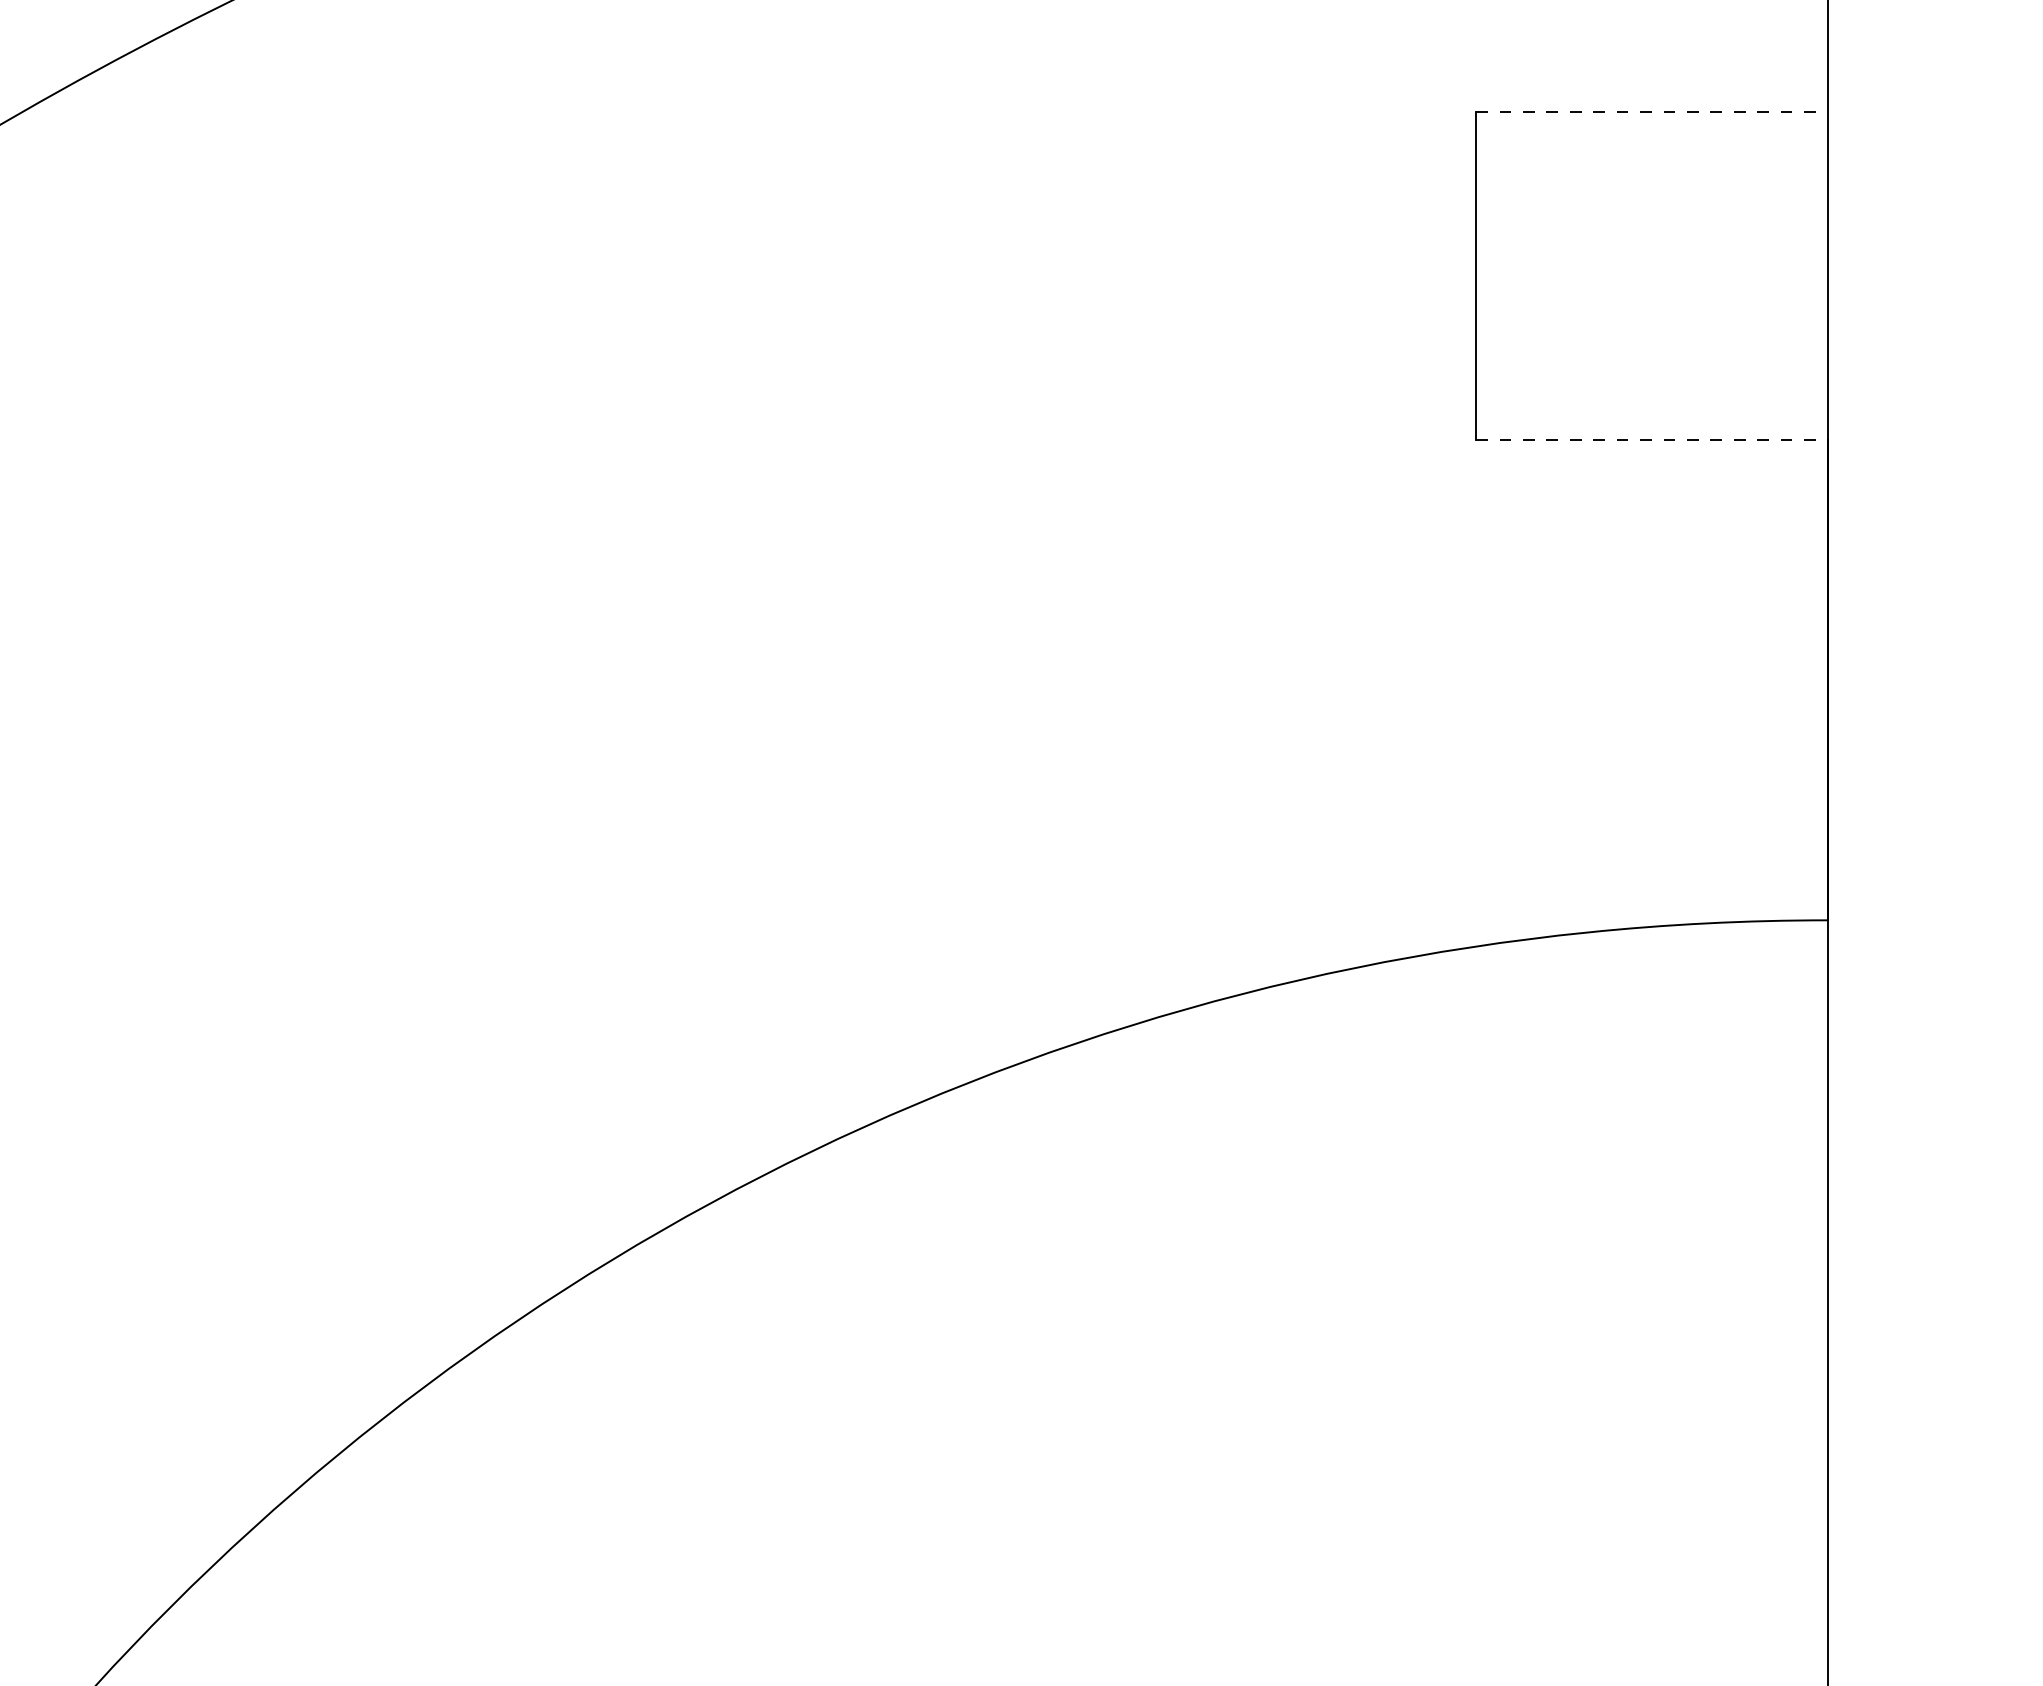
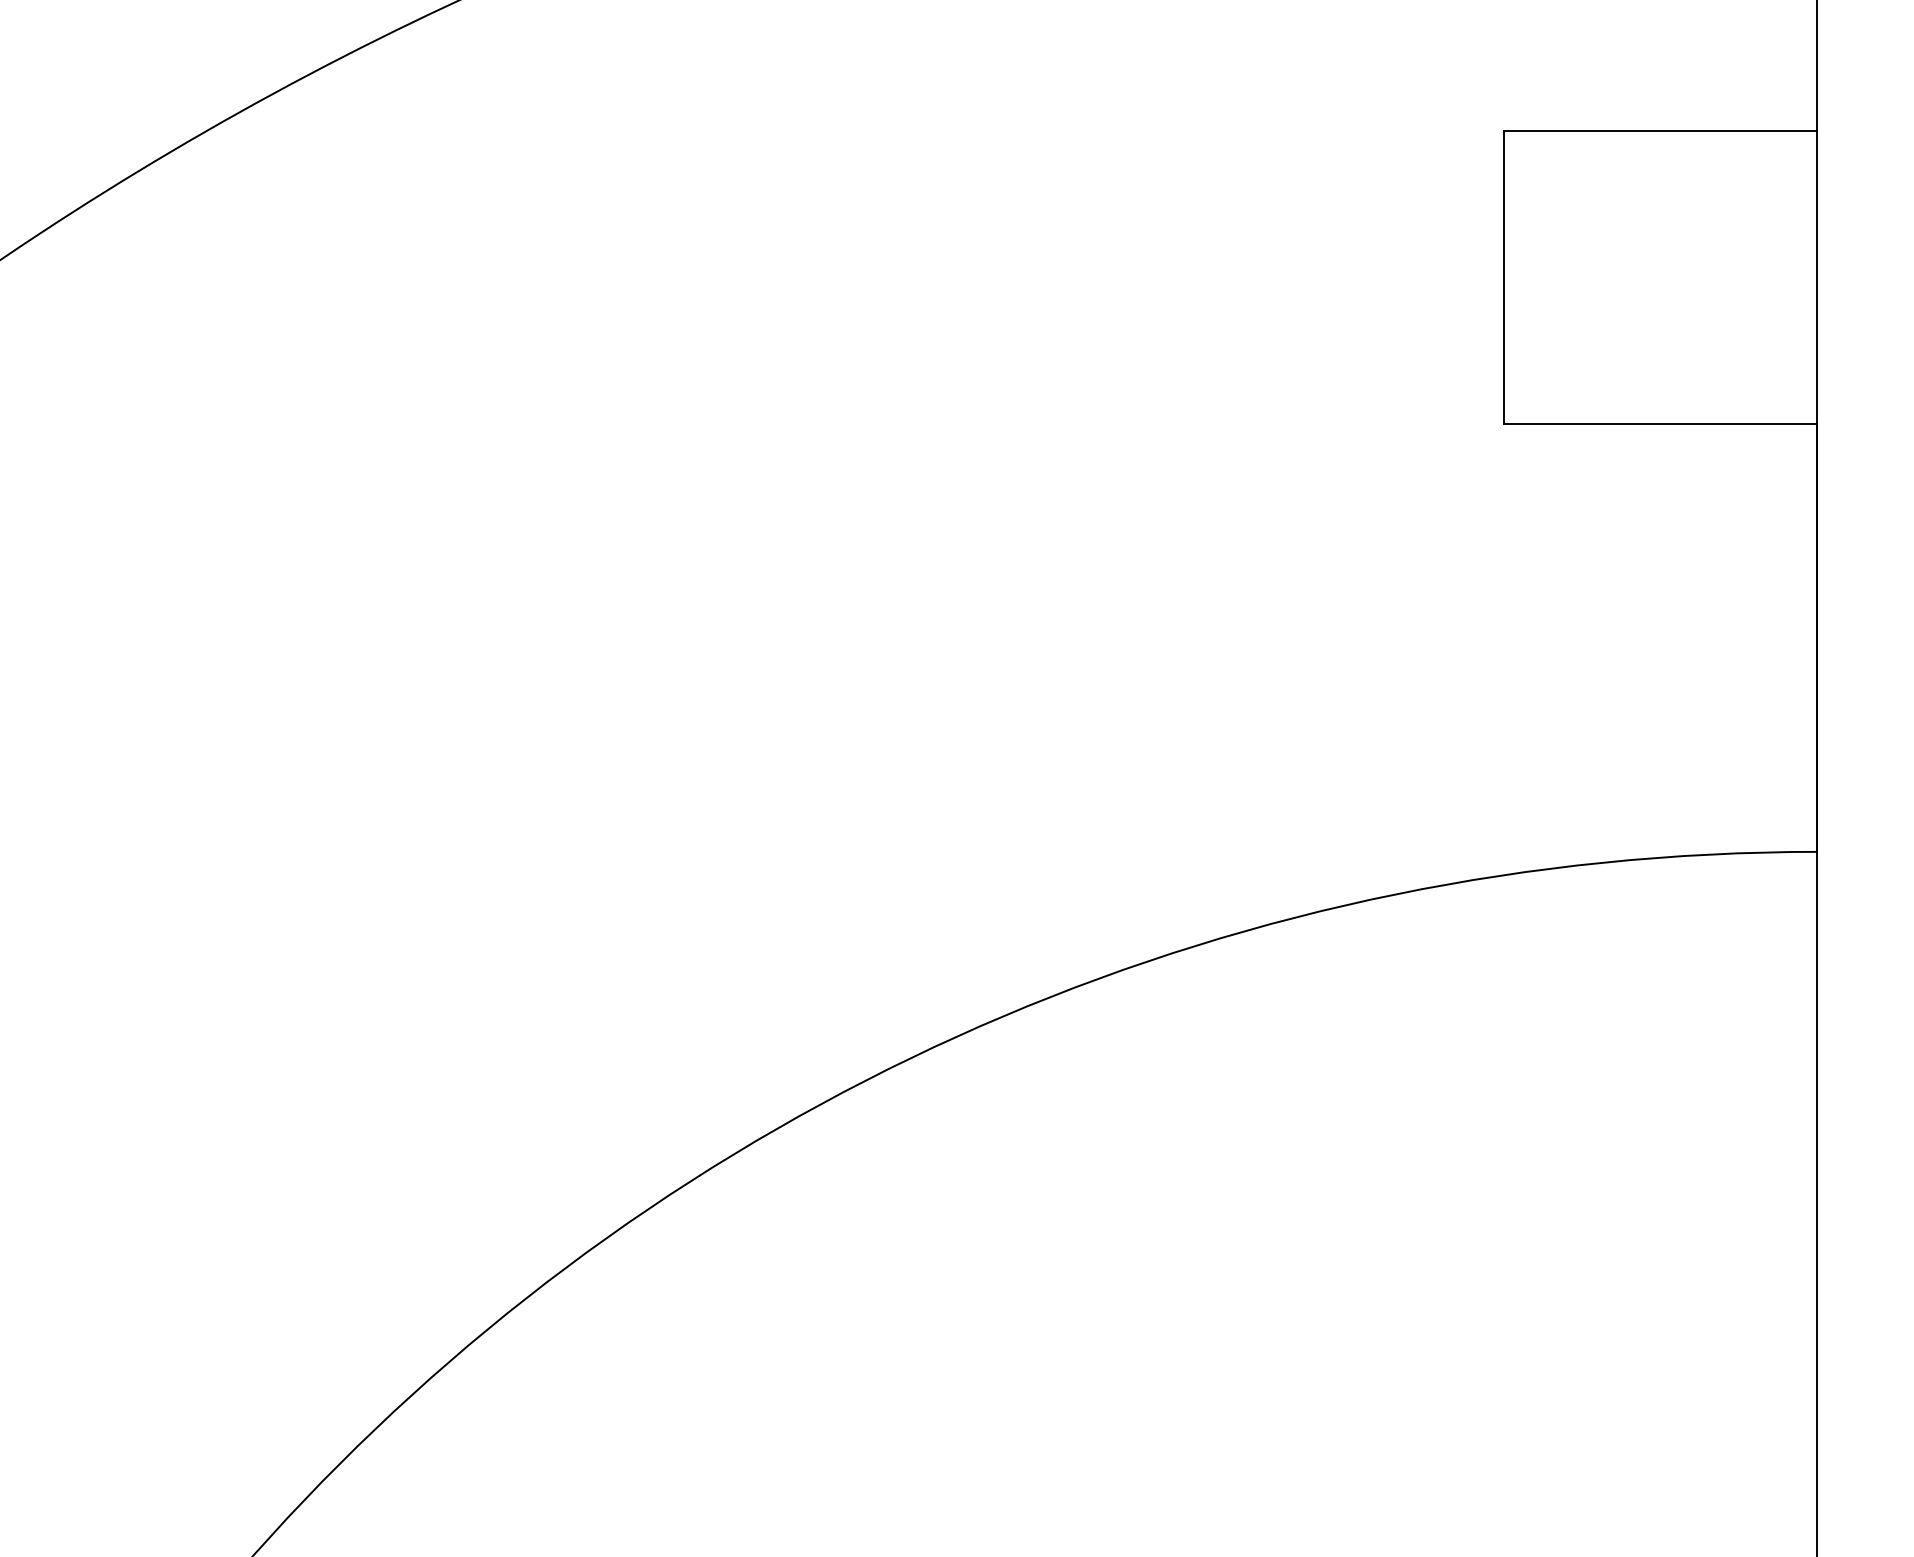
line: (1651, 112) -> (1660, 131), dashed -> solid
line: (1651, 440) -> (1660, 423), dashed -> solid

